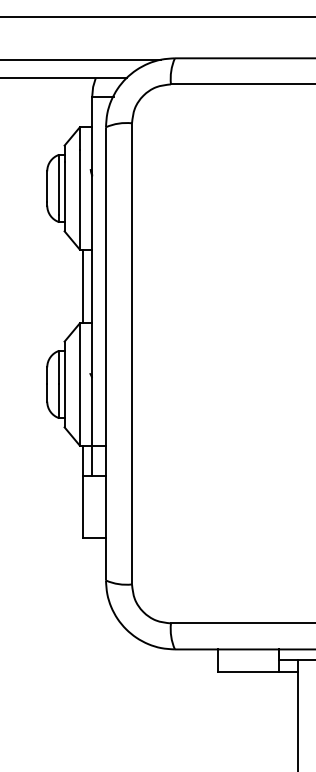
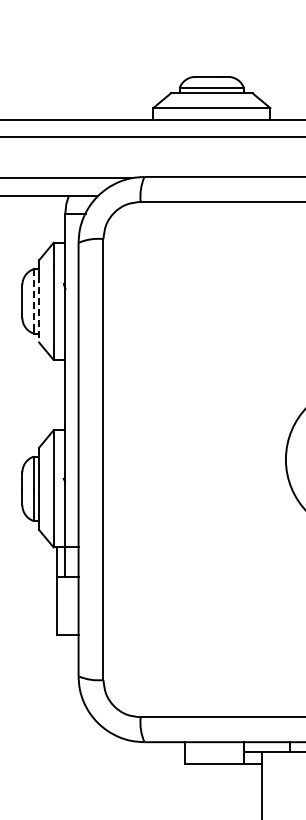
line: (58, 184) -> (33, 297), solid -> dashed
line: (65, 196) -> (39, 309), solid -> dashed
line: (82, 286) -> (56, 395), removed

